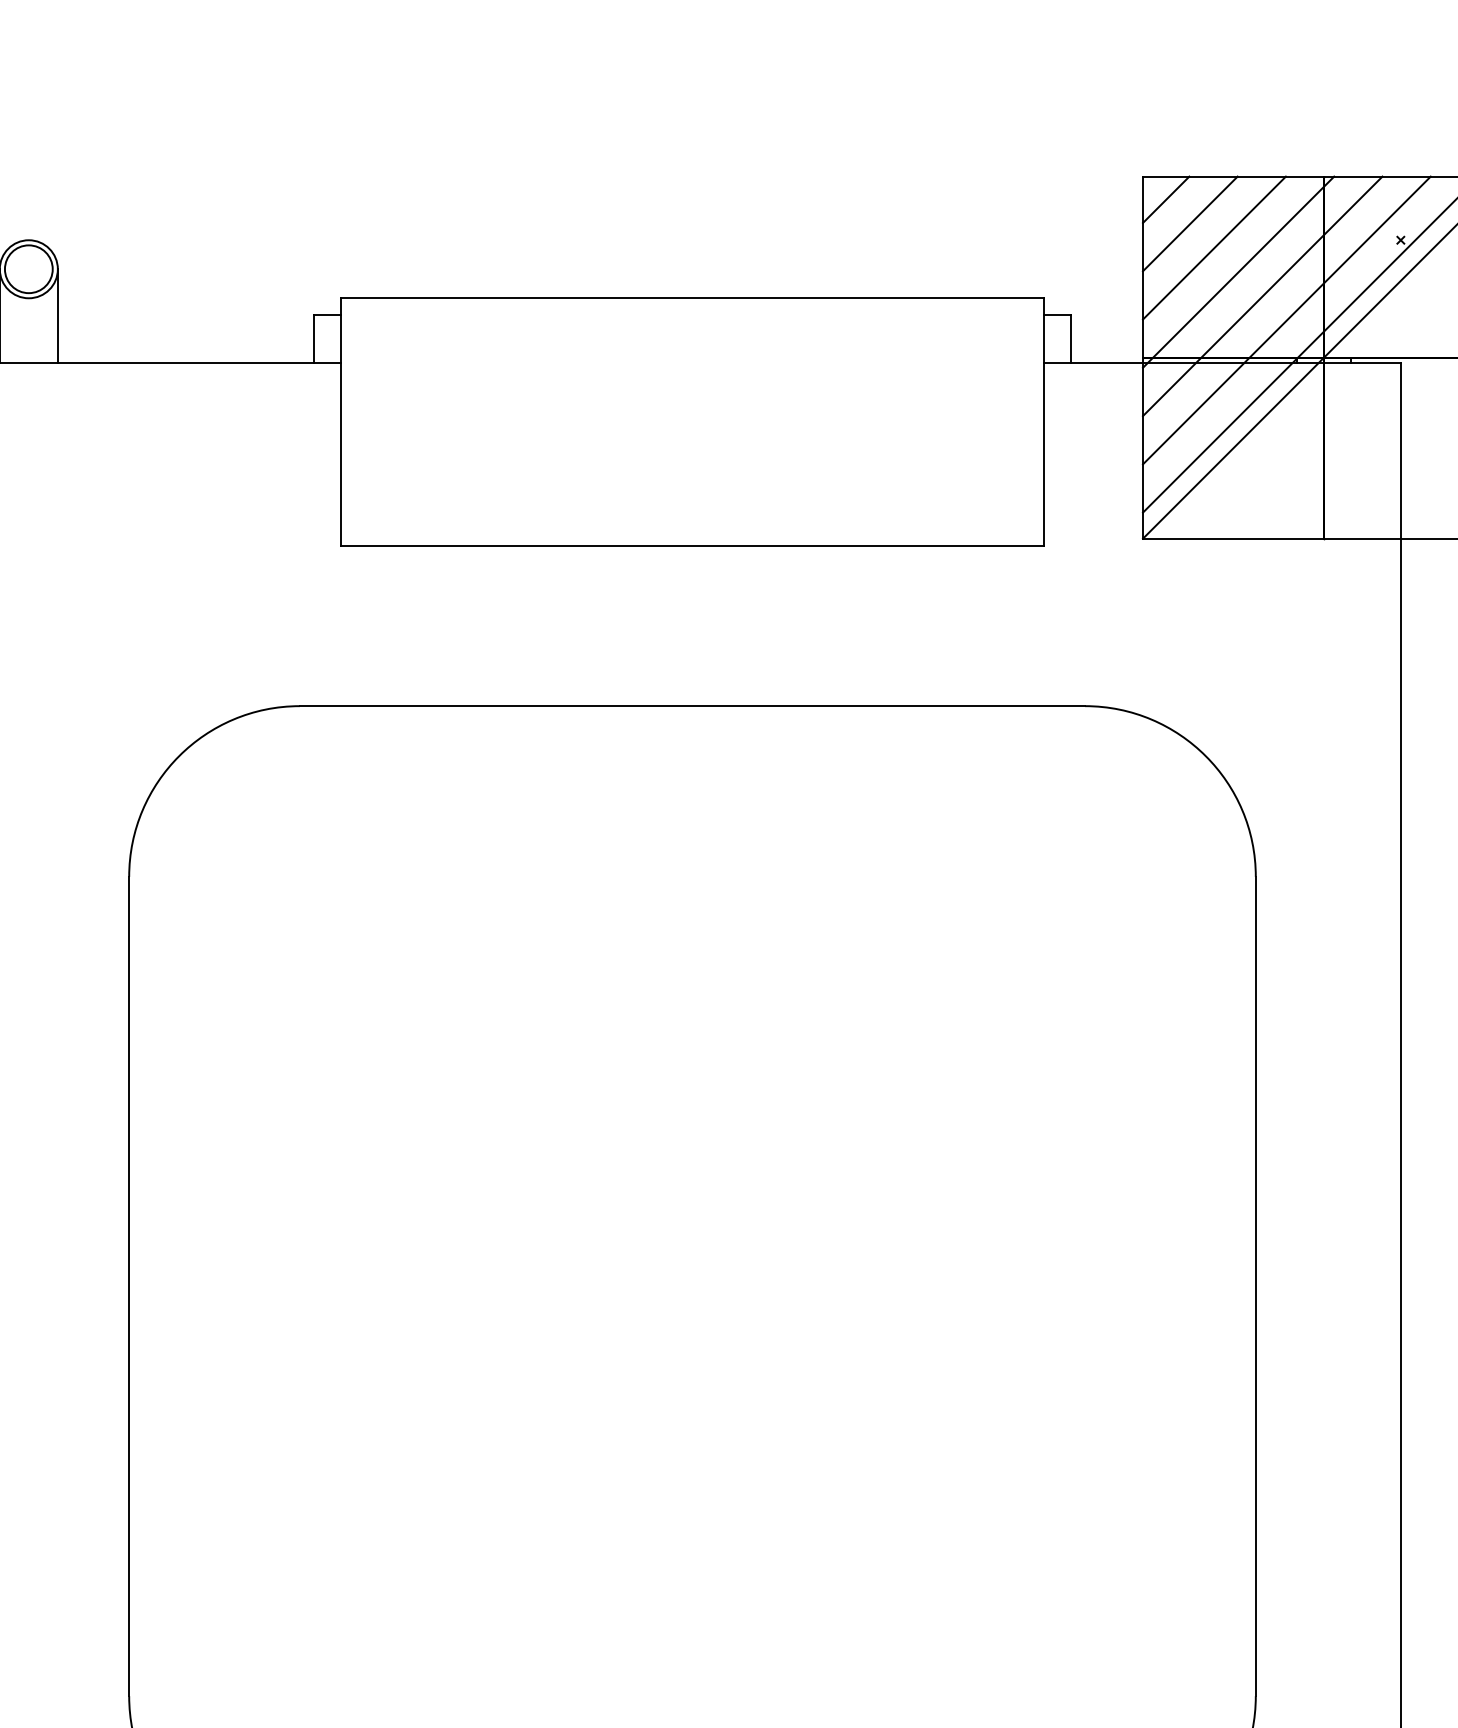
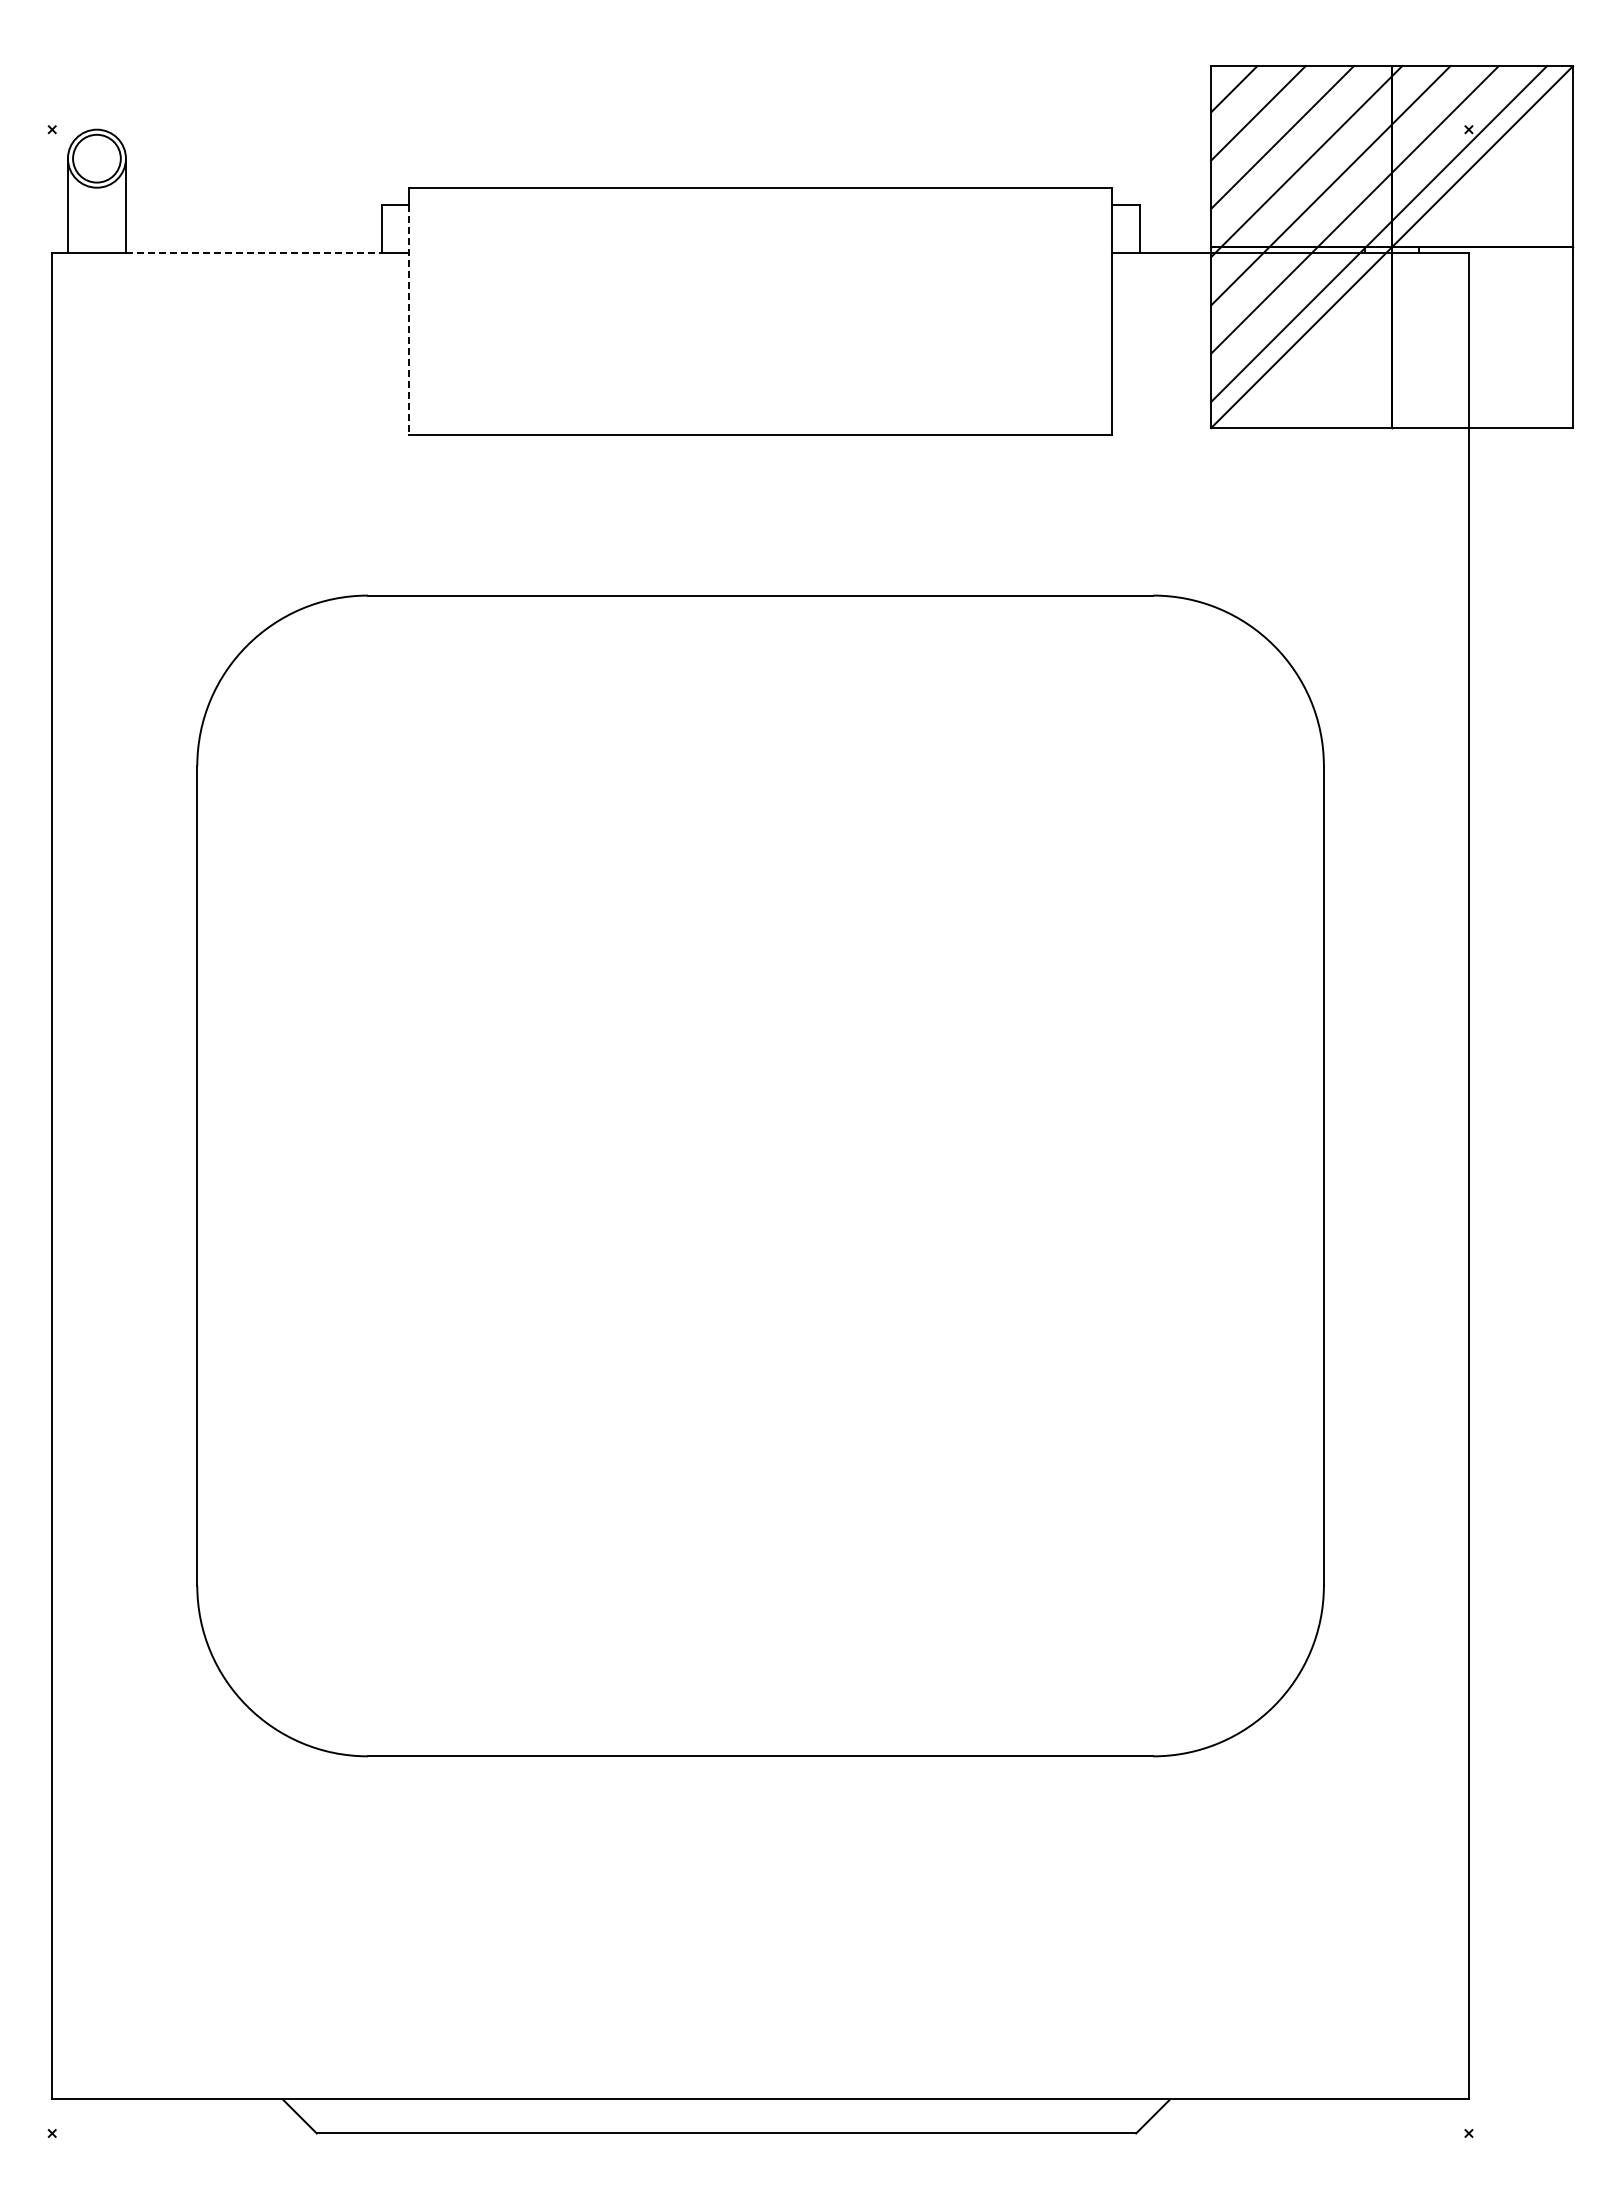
line: (185, 363) -> (253, 252), solid -> dashed
line: (341, 431) -> (409, 320), solid -> dashed

